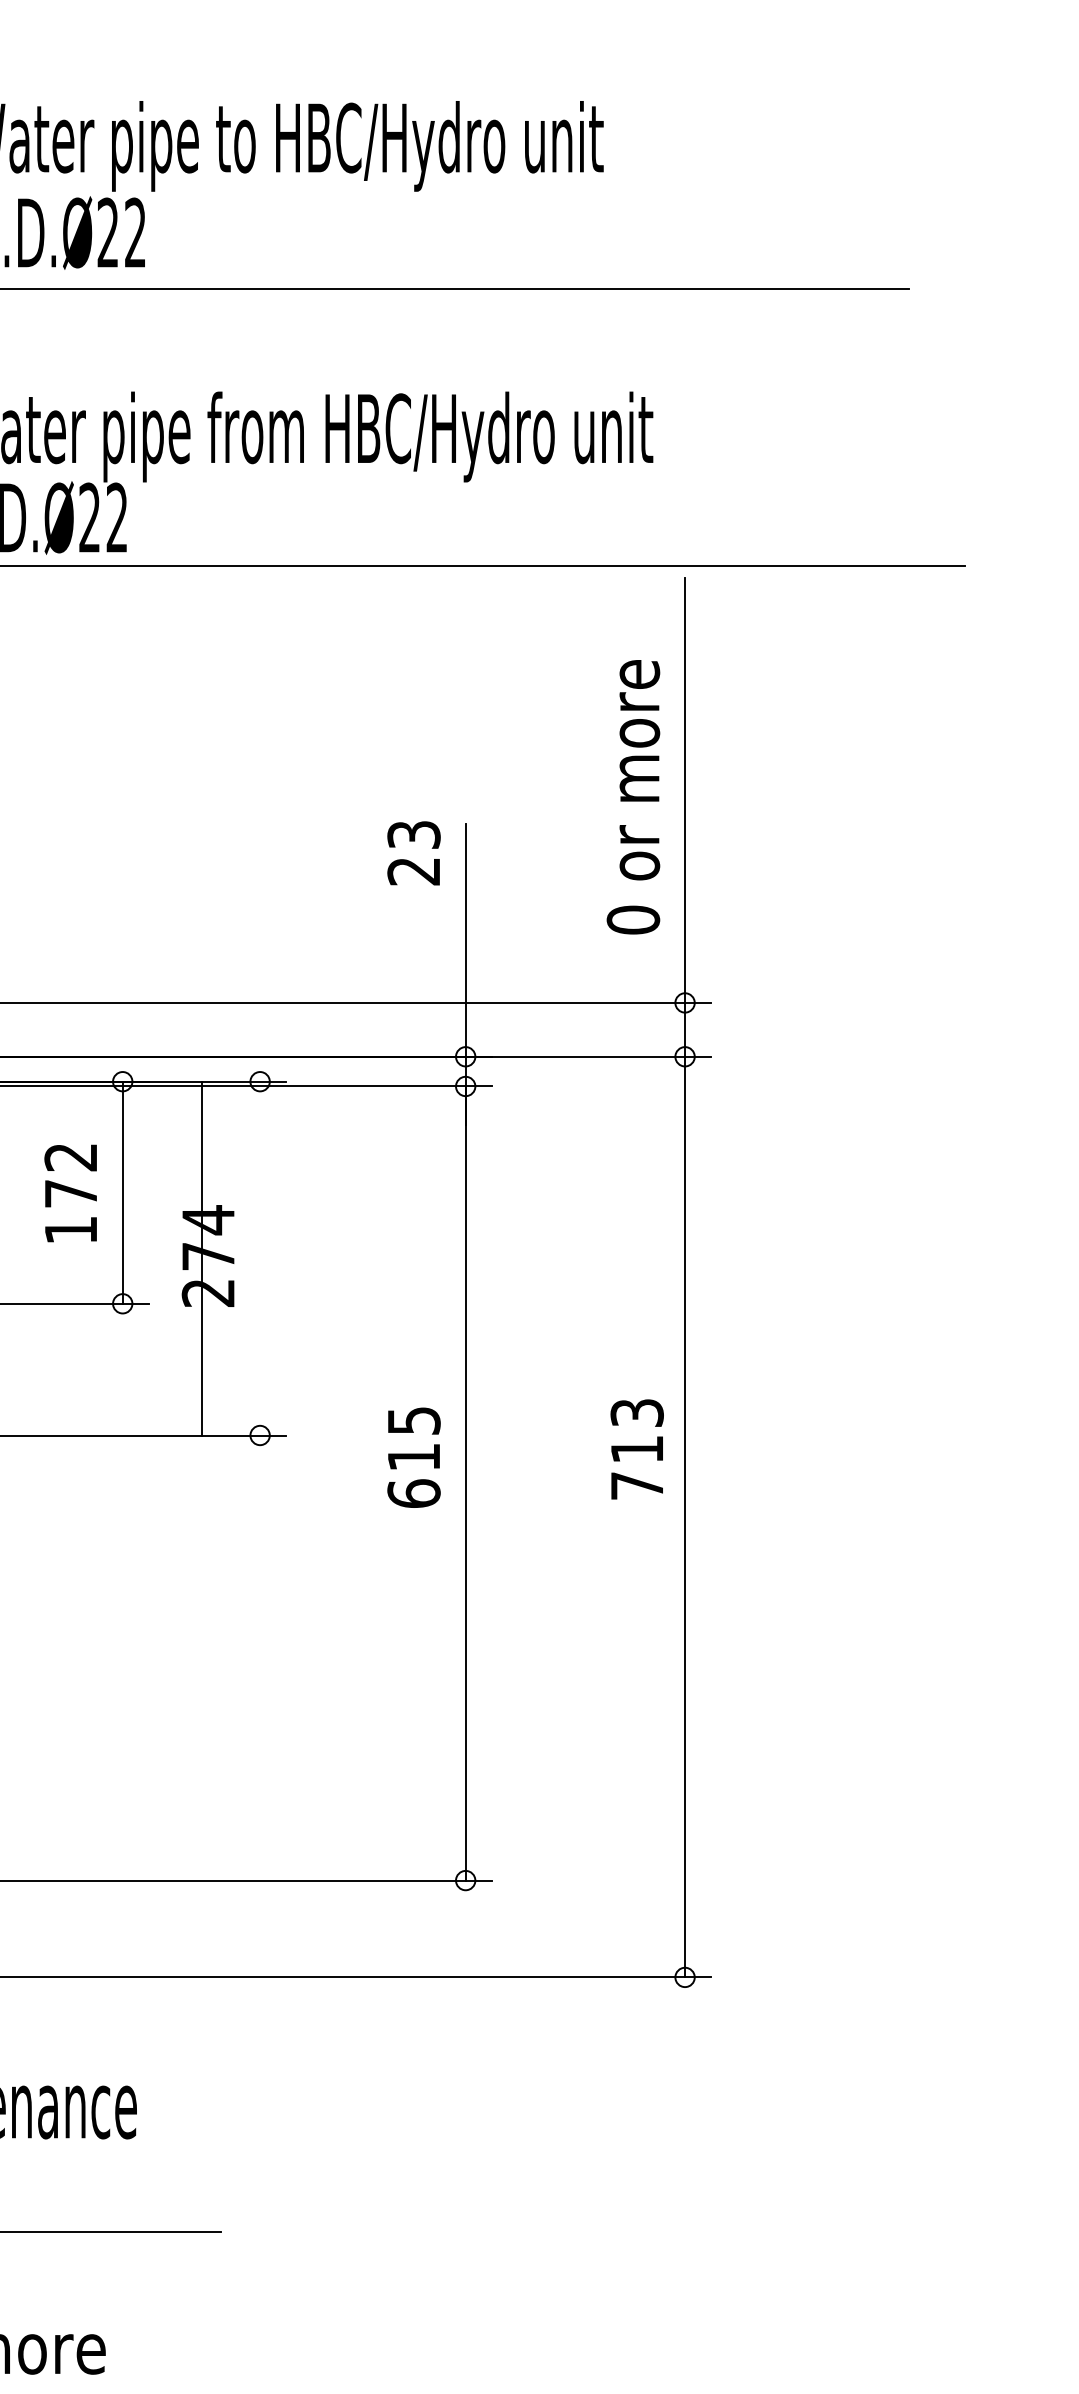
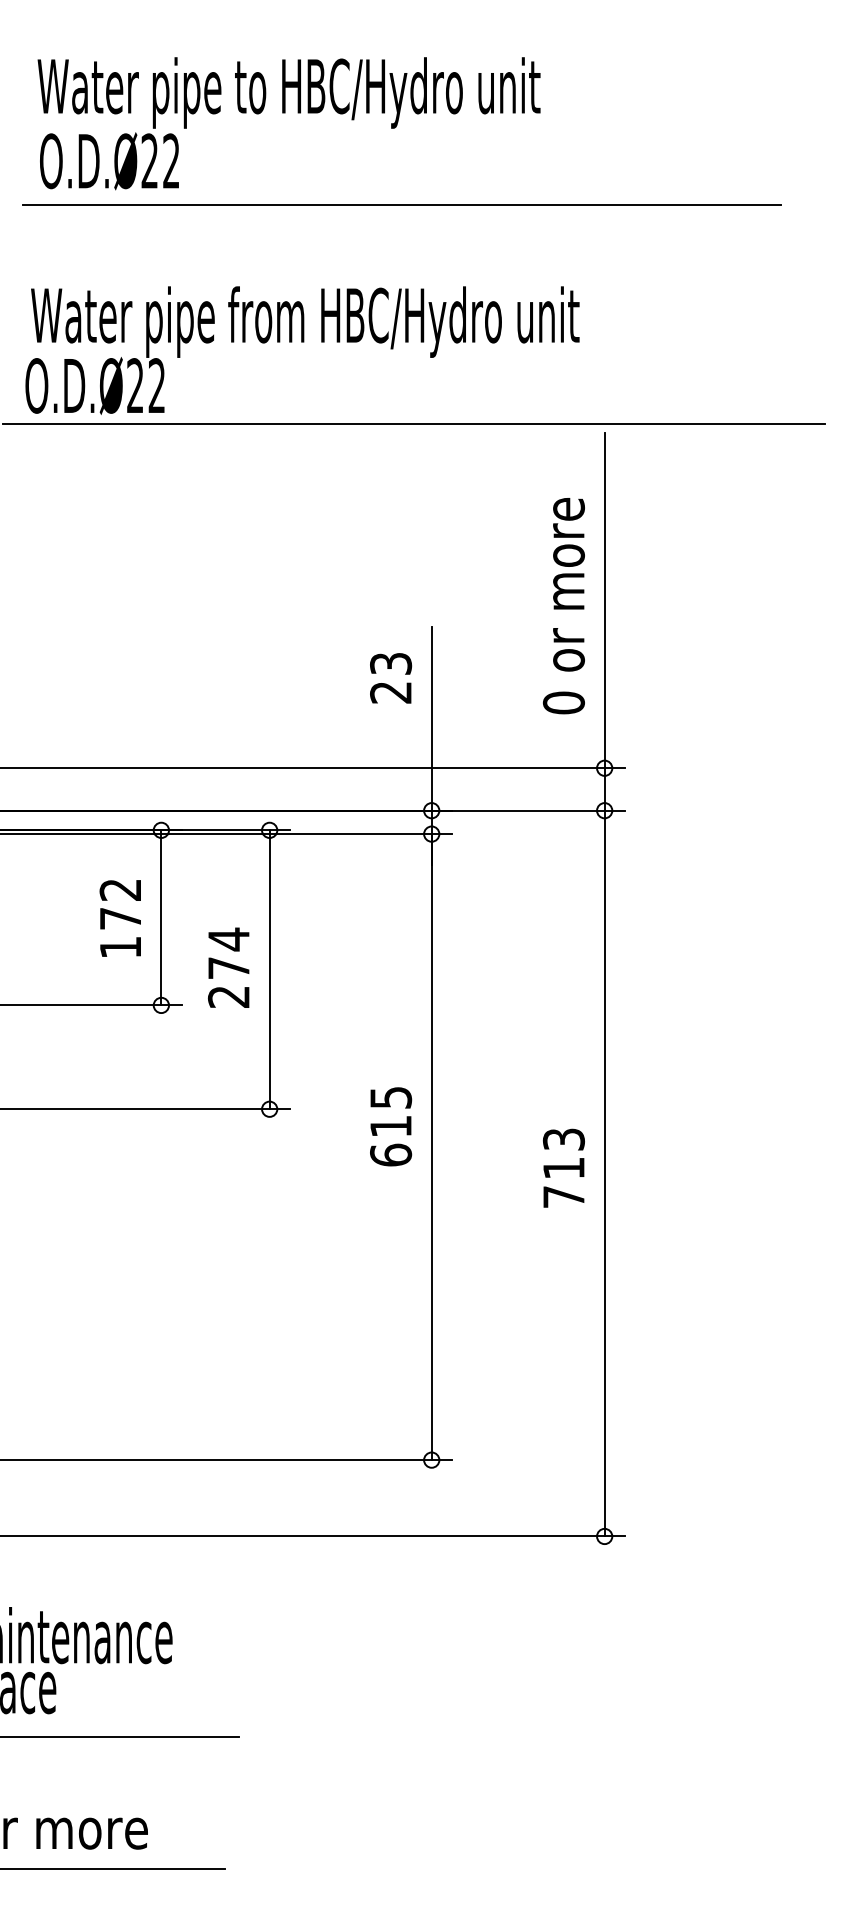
text: (414, 853) -> (391, 678), moved
line: (201, 1258) -> (269, 969), moved
text: (636, 1448) -> (563, 1167), moved

